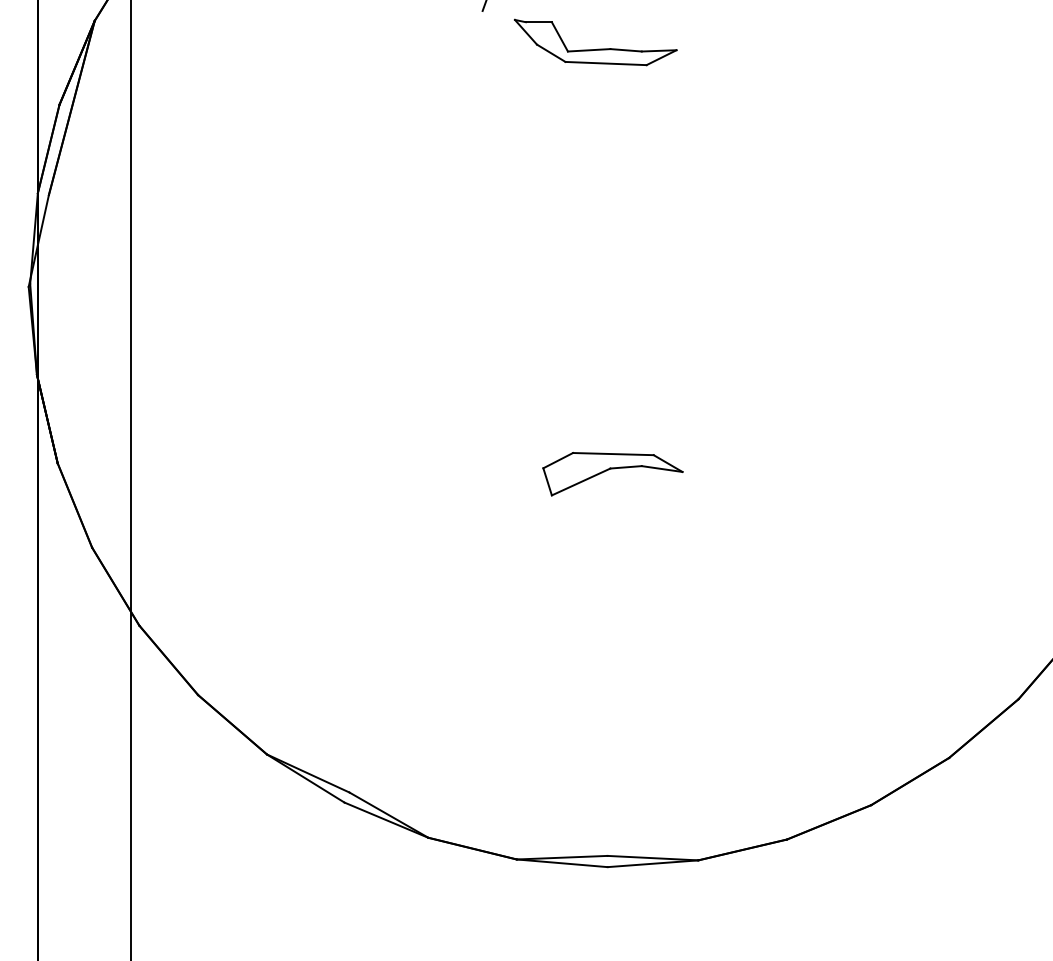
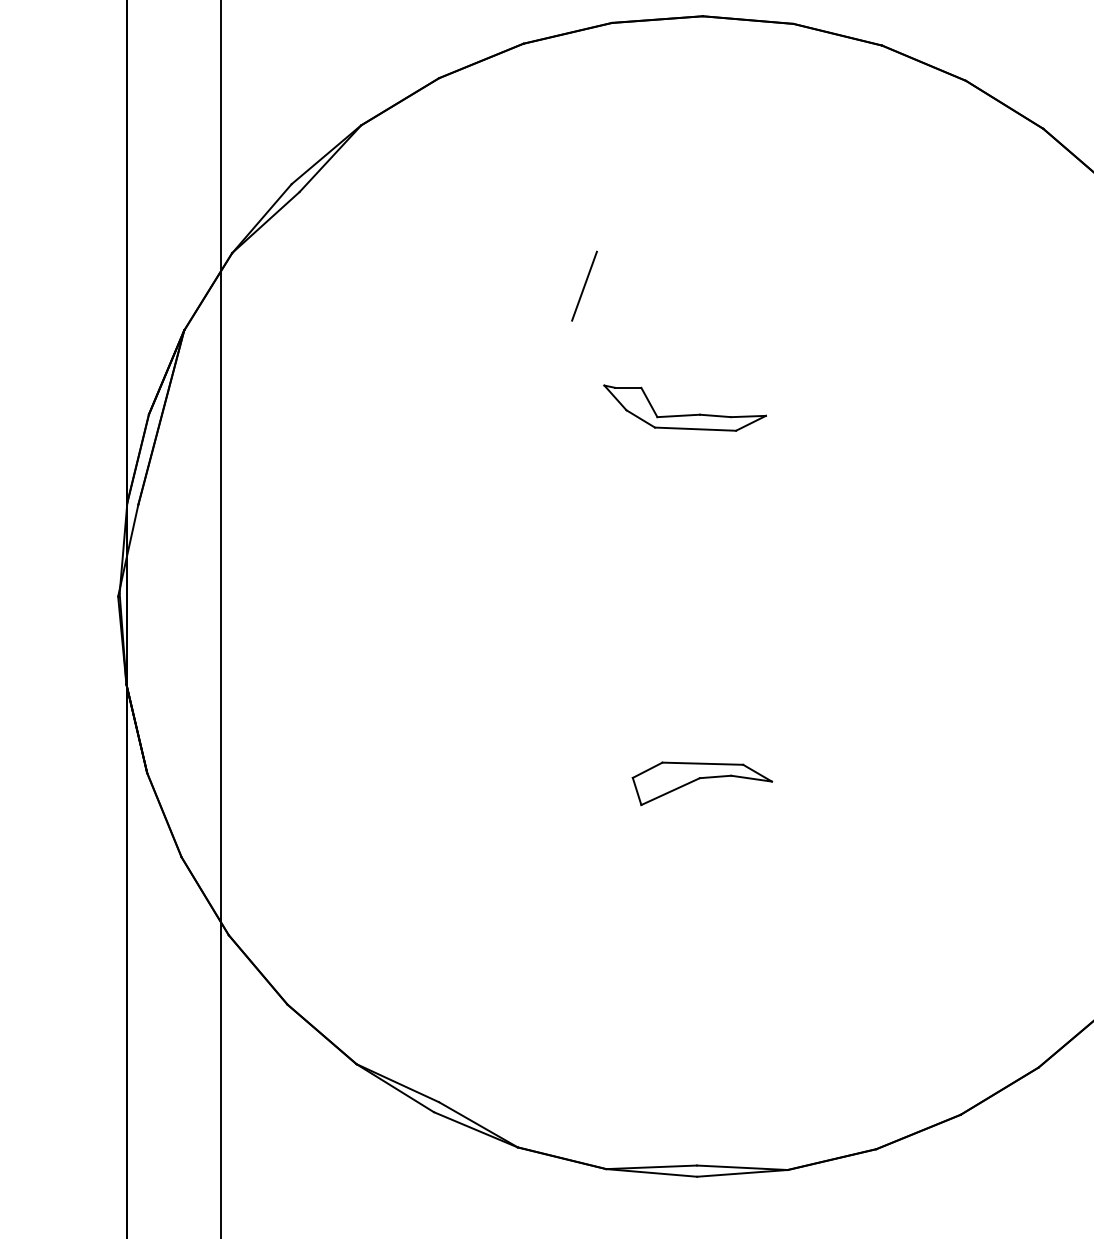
part: (595, 48) -> (684, 414), moved

